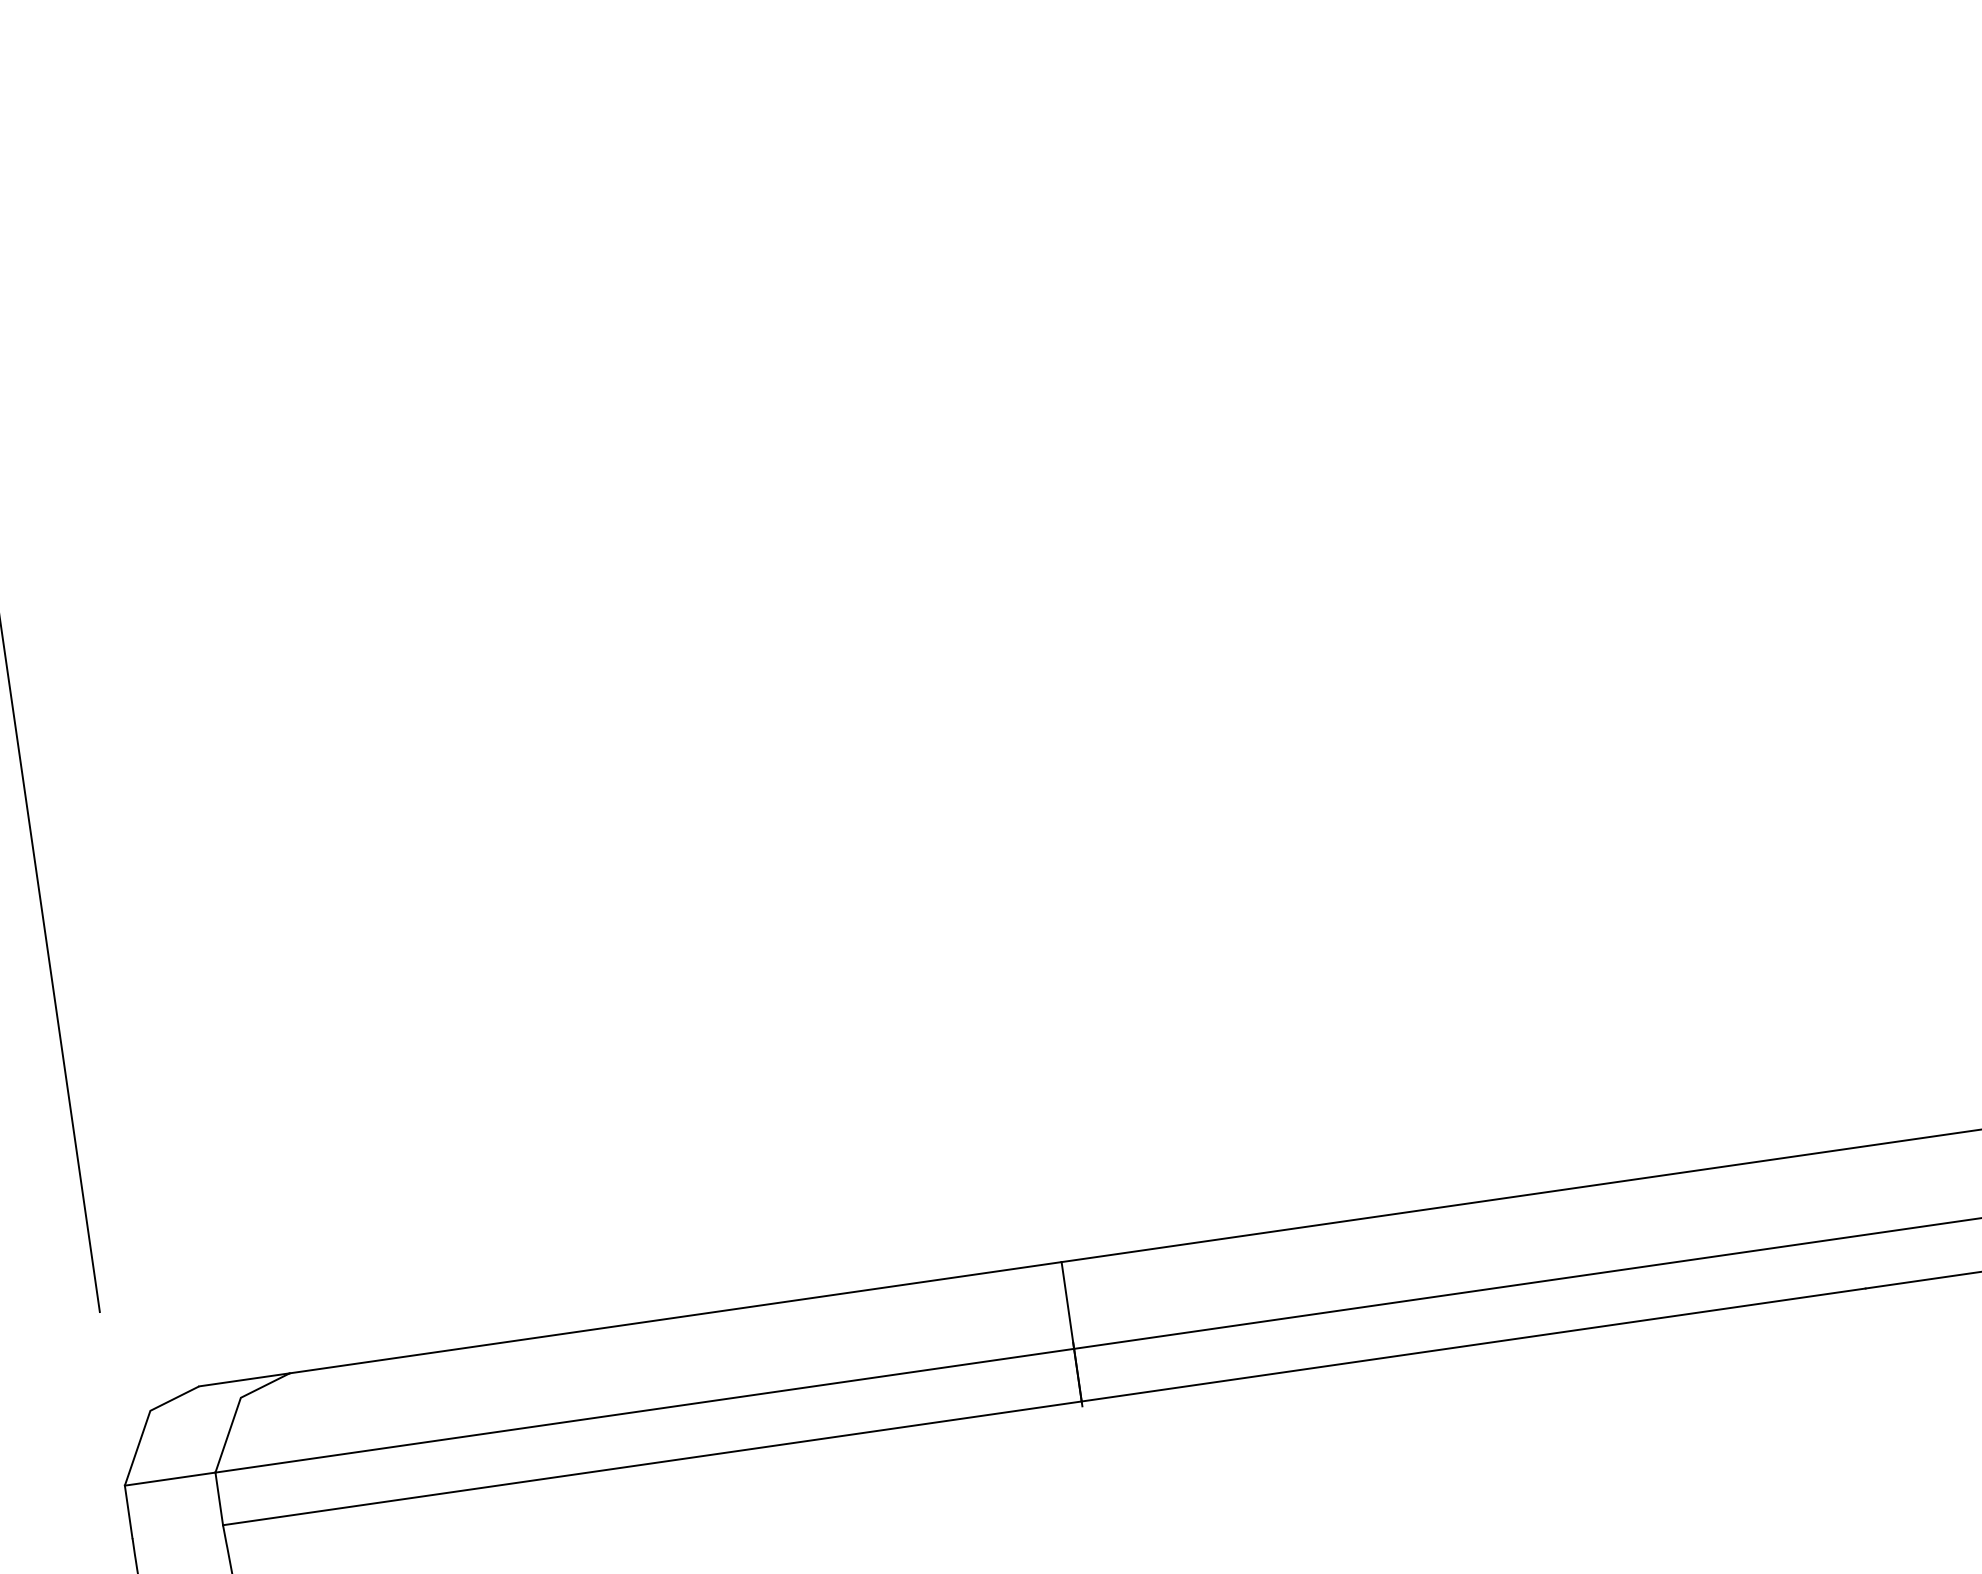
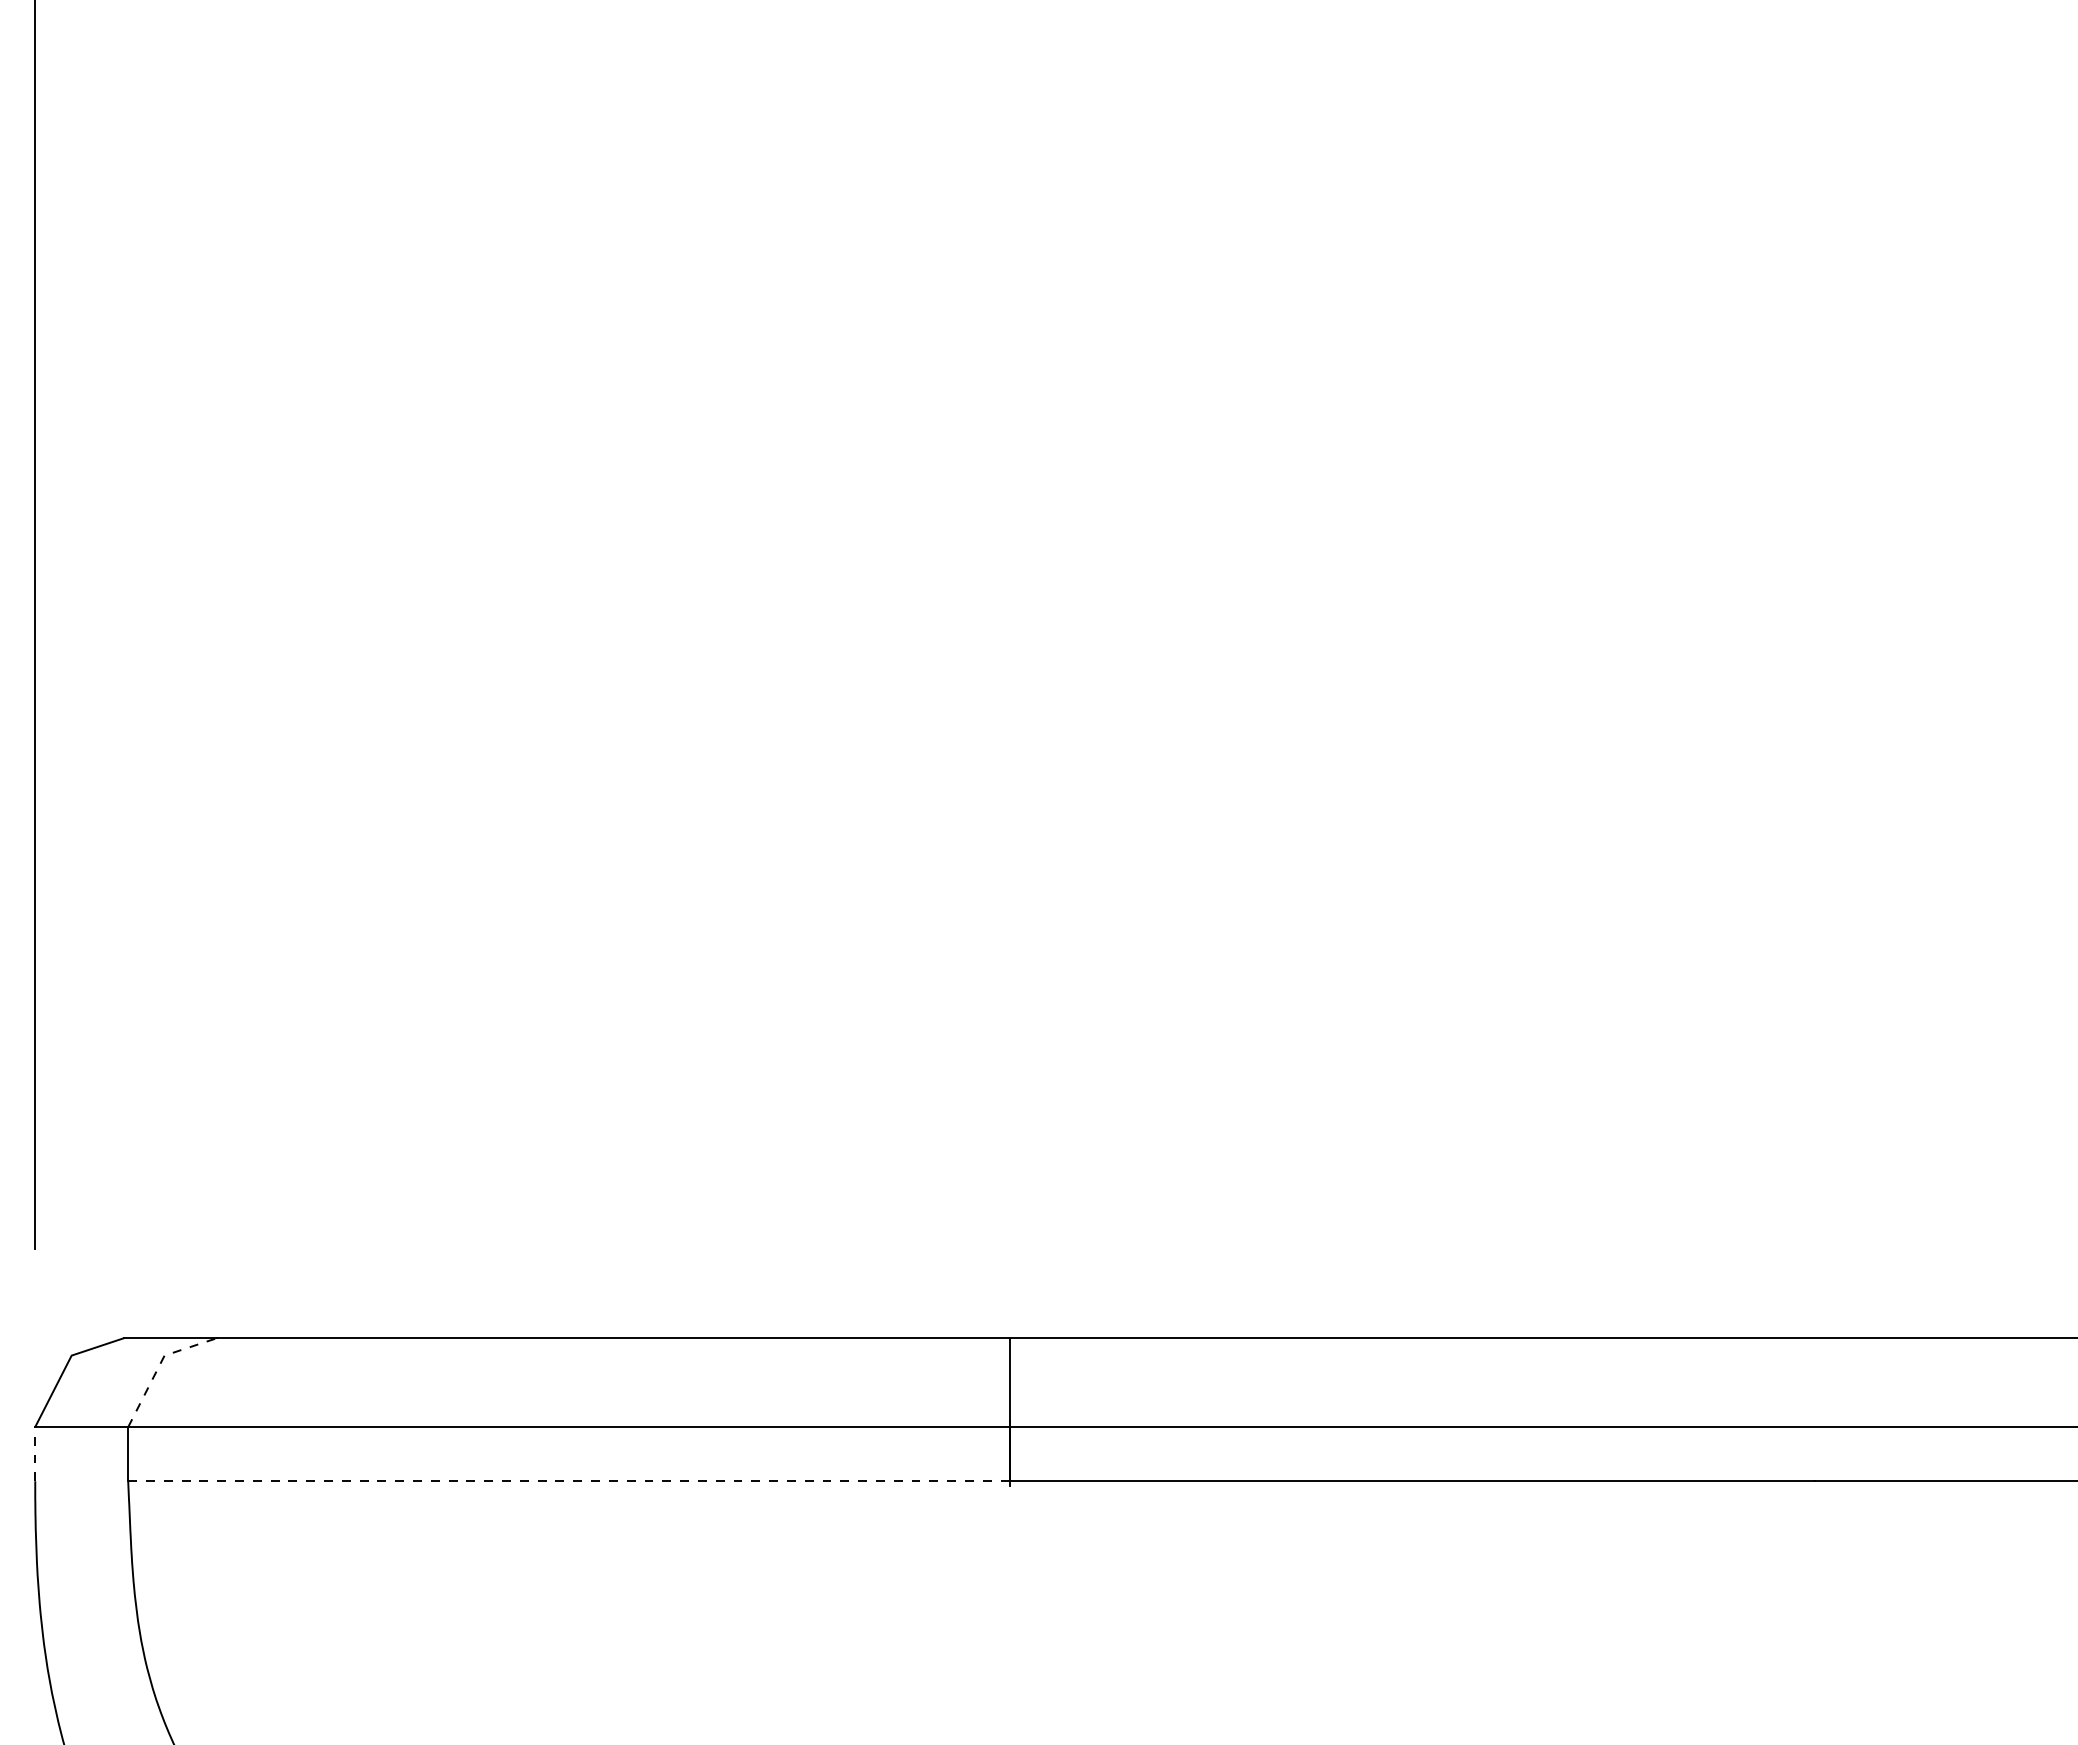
line: (237, 1409) -> (159, 1366), solid -> dashed
line: (652, 1463) -> (569, 1481), solid -> dashed
line: (128, 1511) -> (35, 1453), solid -> dashed

